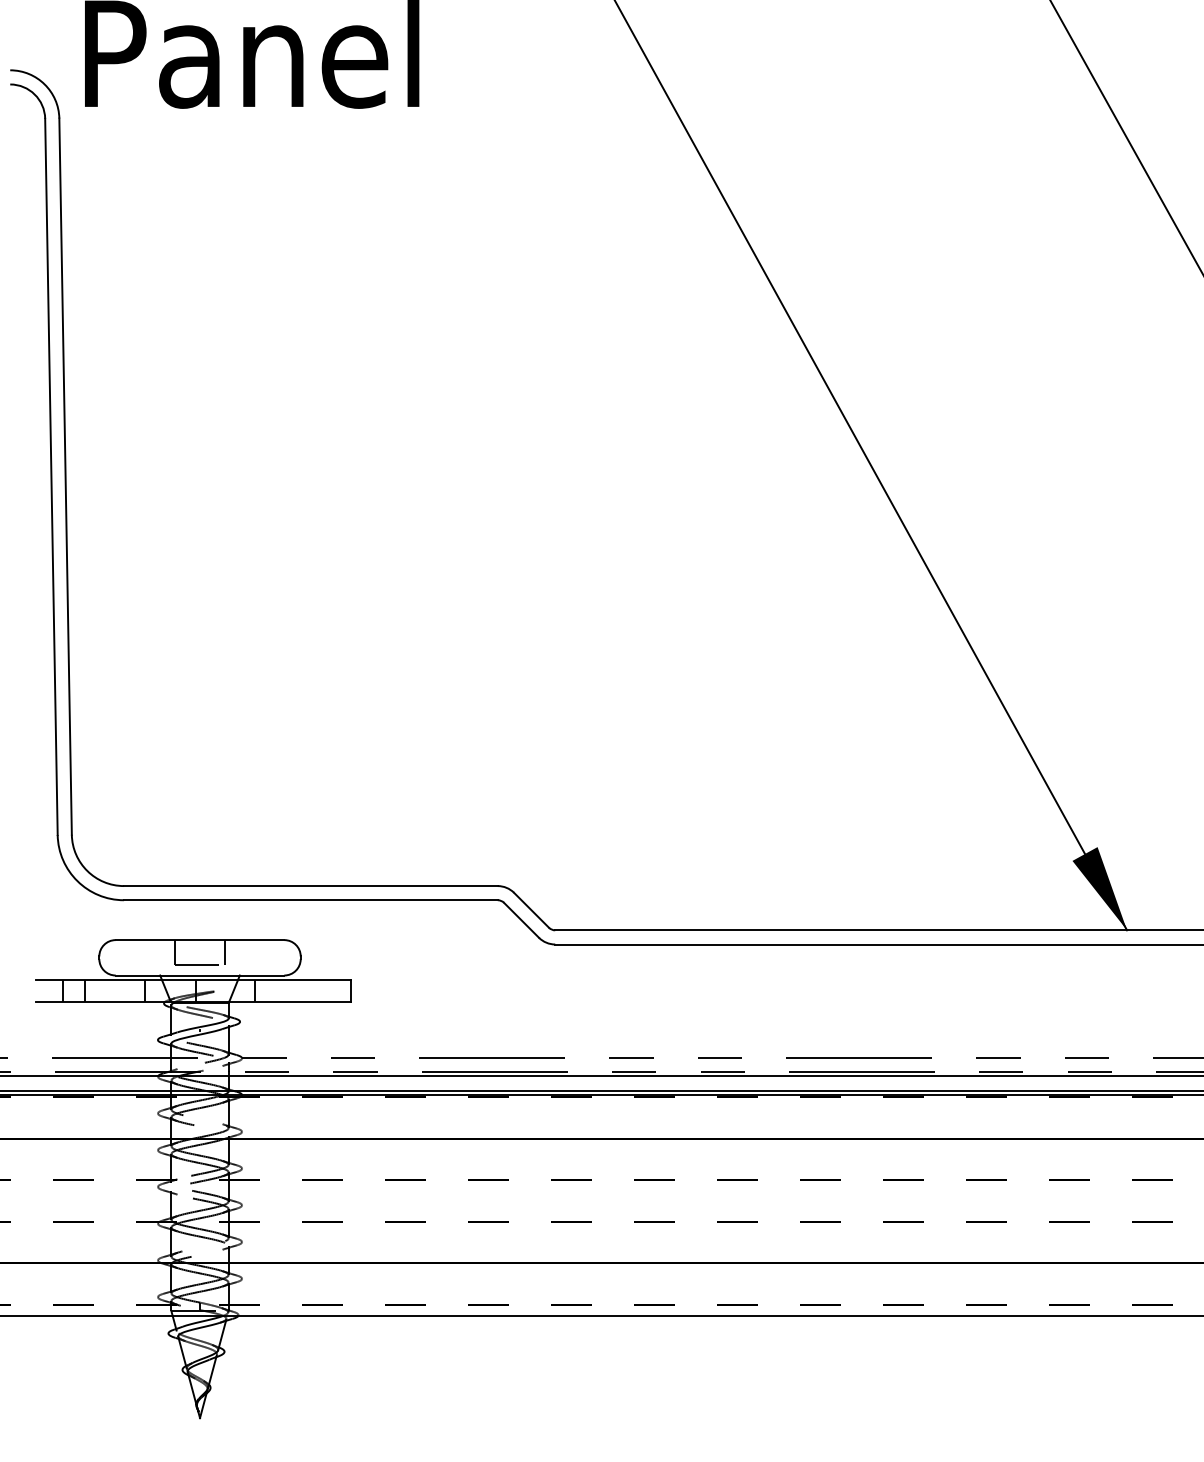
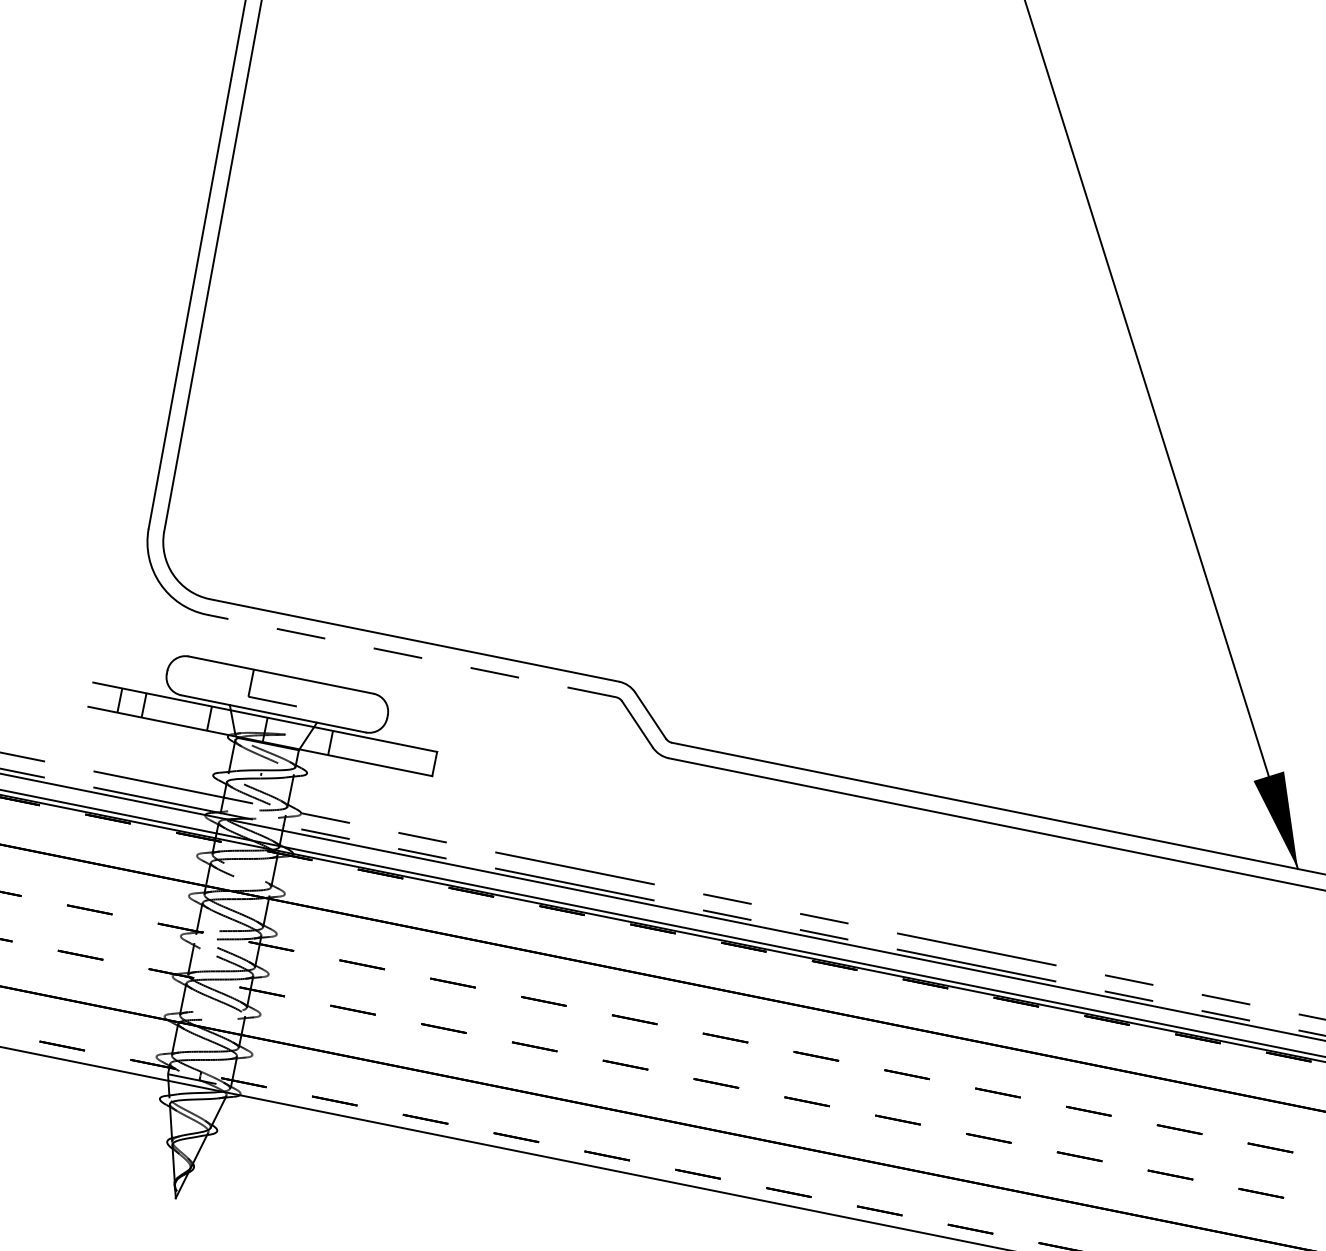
line: (310, 900) -> (410, 656), solid -> dashed
line: (225, 952) -> (306, 694), removed

